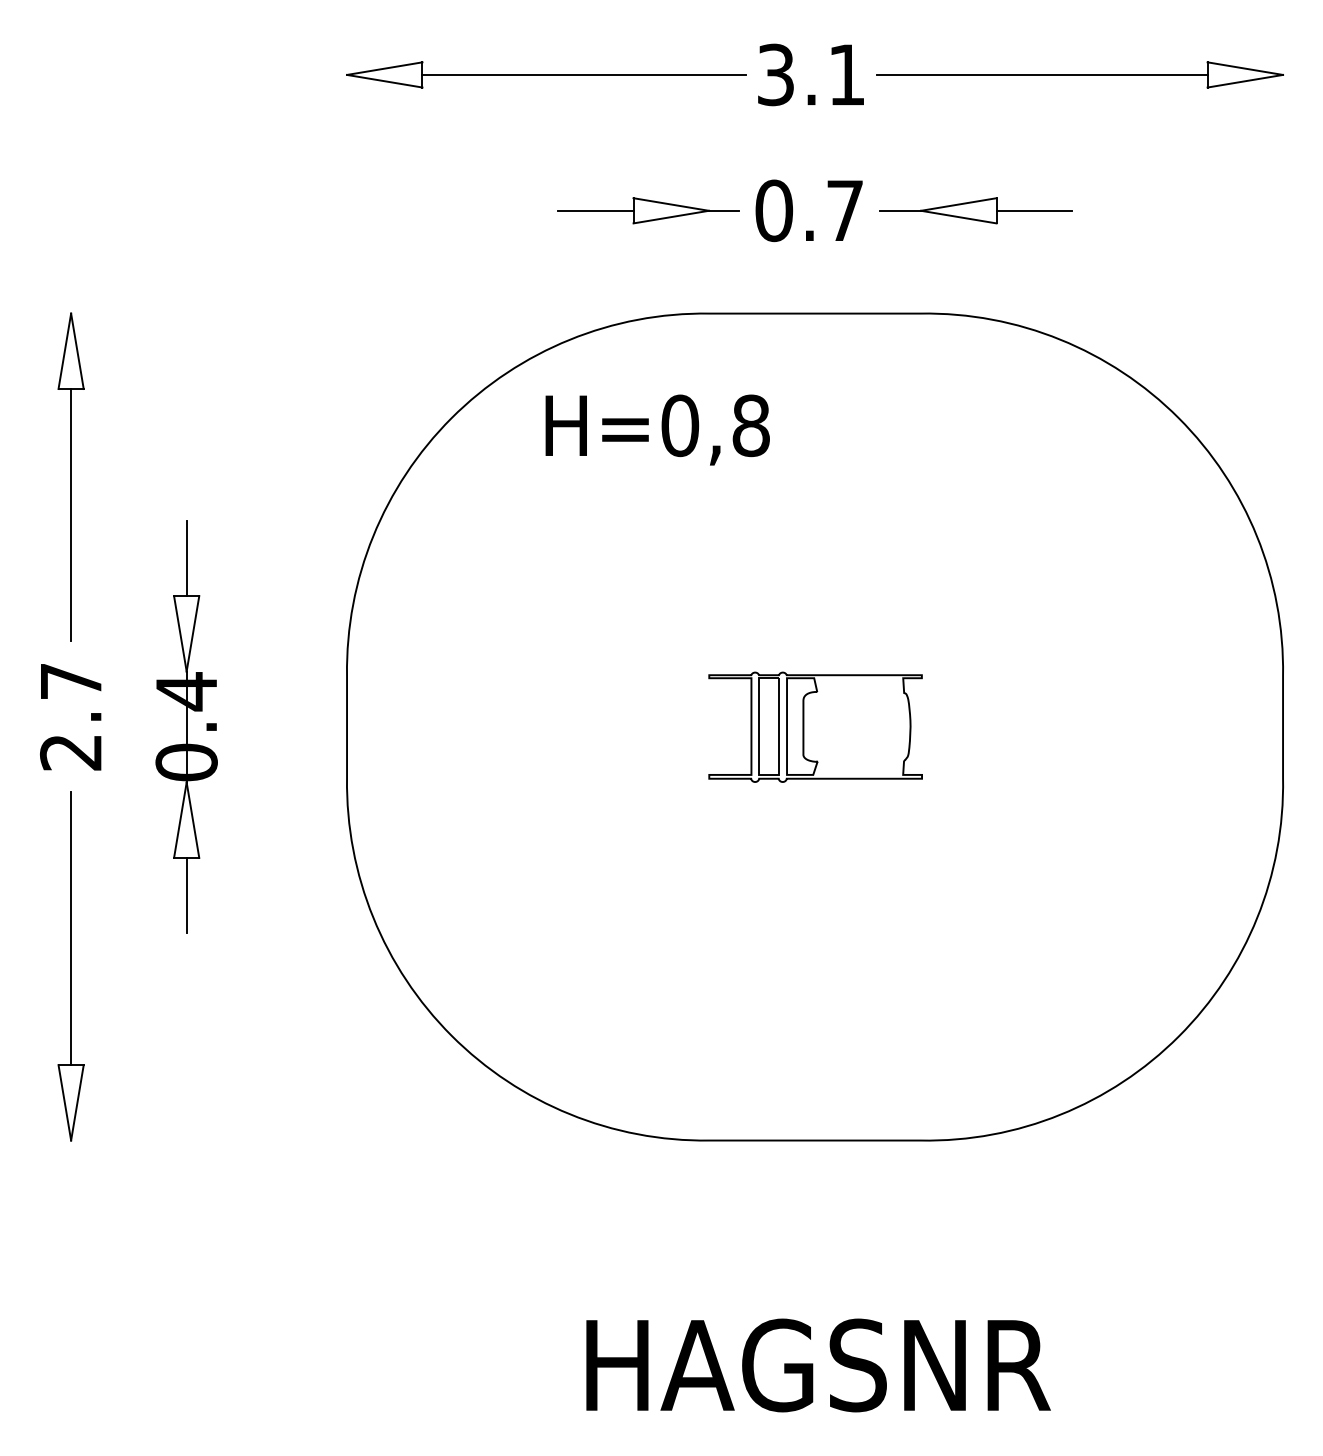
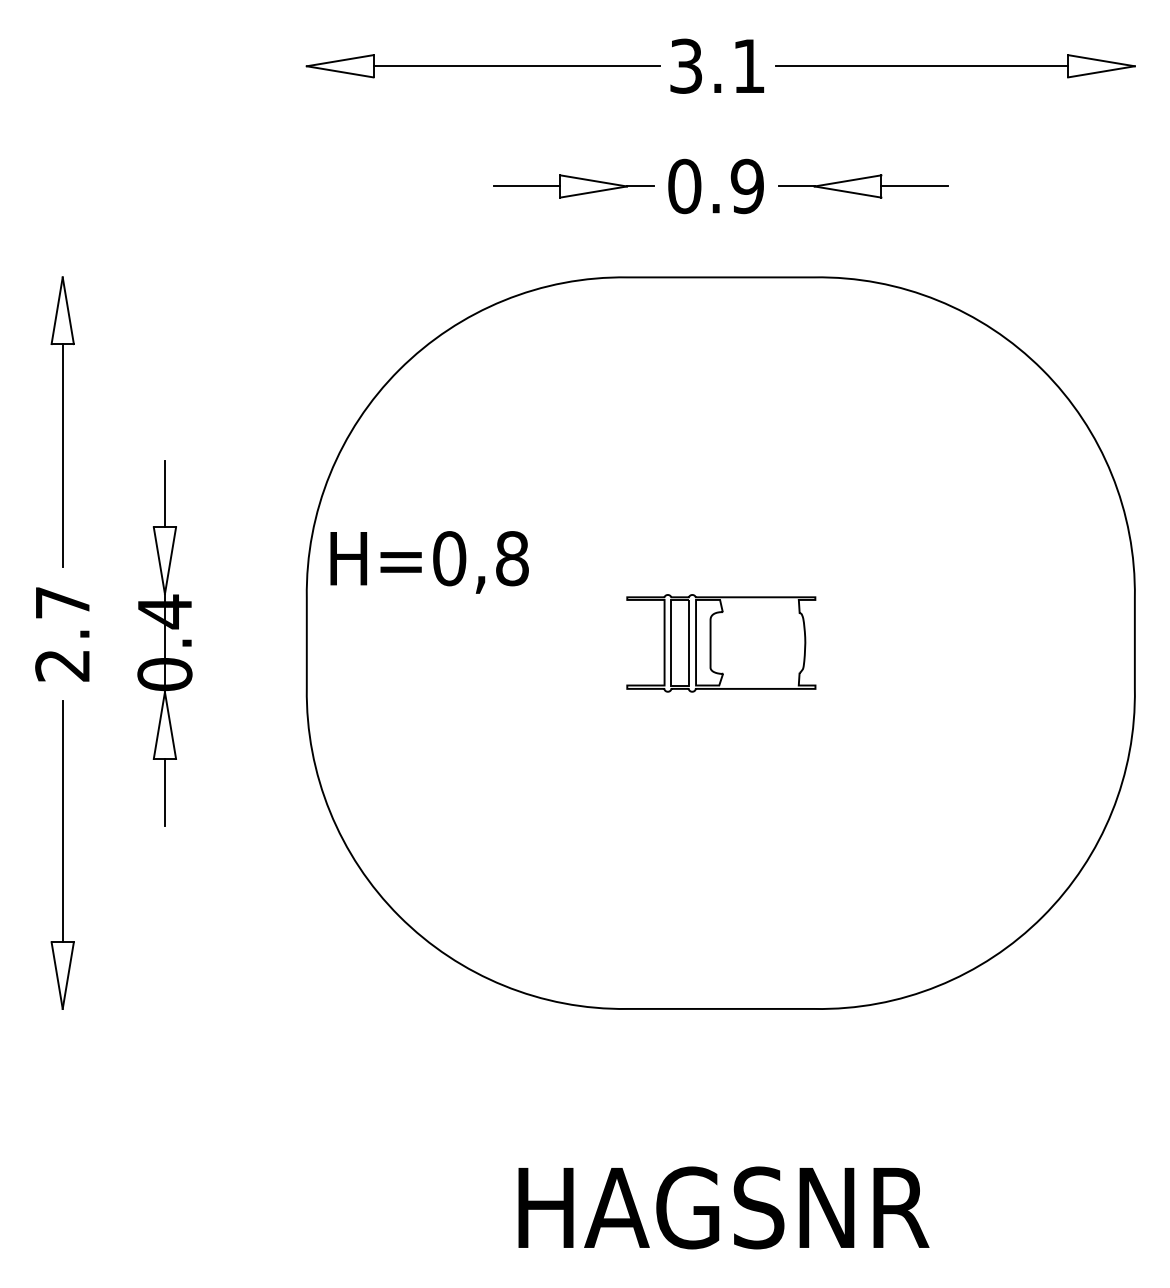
text: (844, 210) -> (746, 186), 0.7 -> 0.9
text: (657, 430) -> (429, 562), moved

